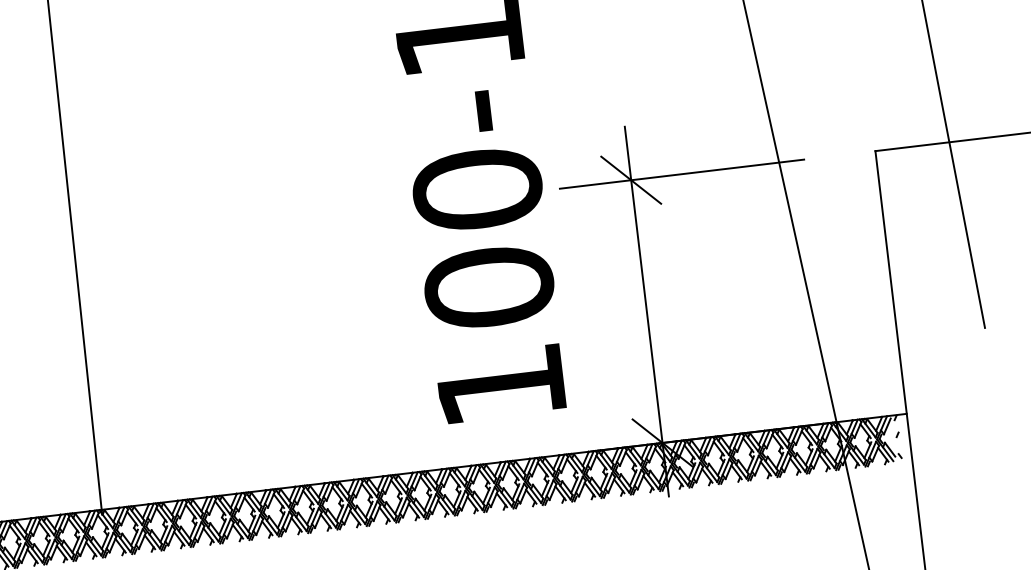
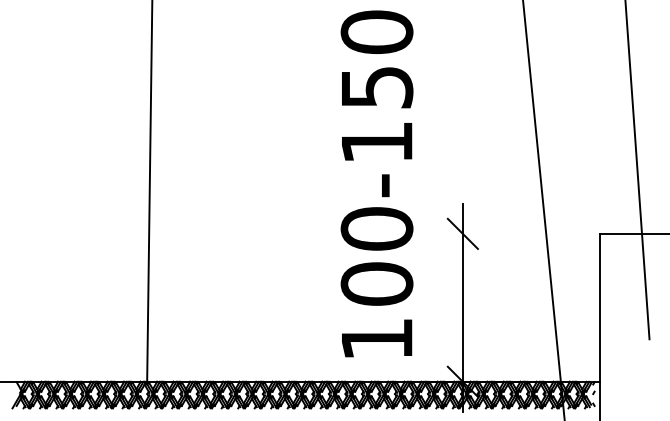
line: (681, 173) -> (491, 233), removed

